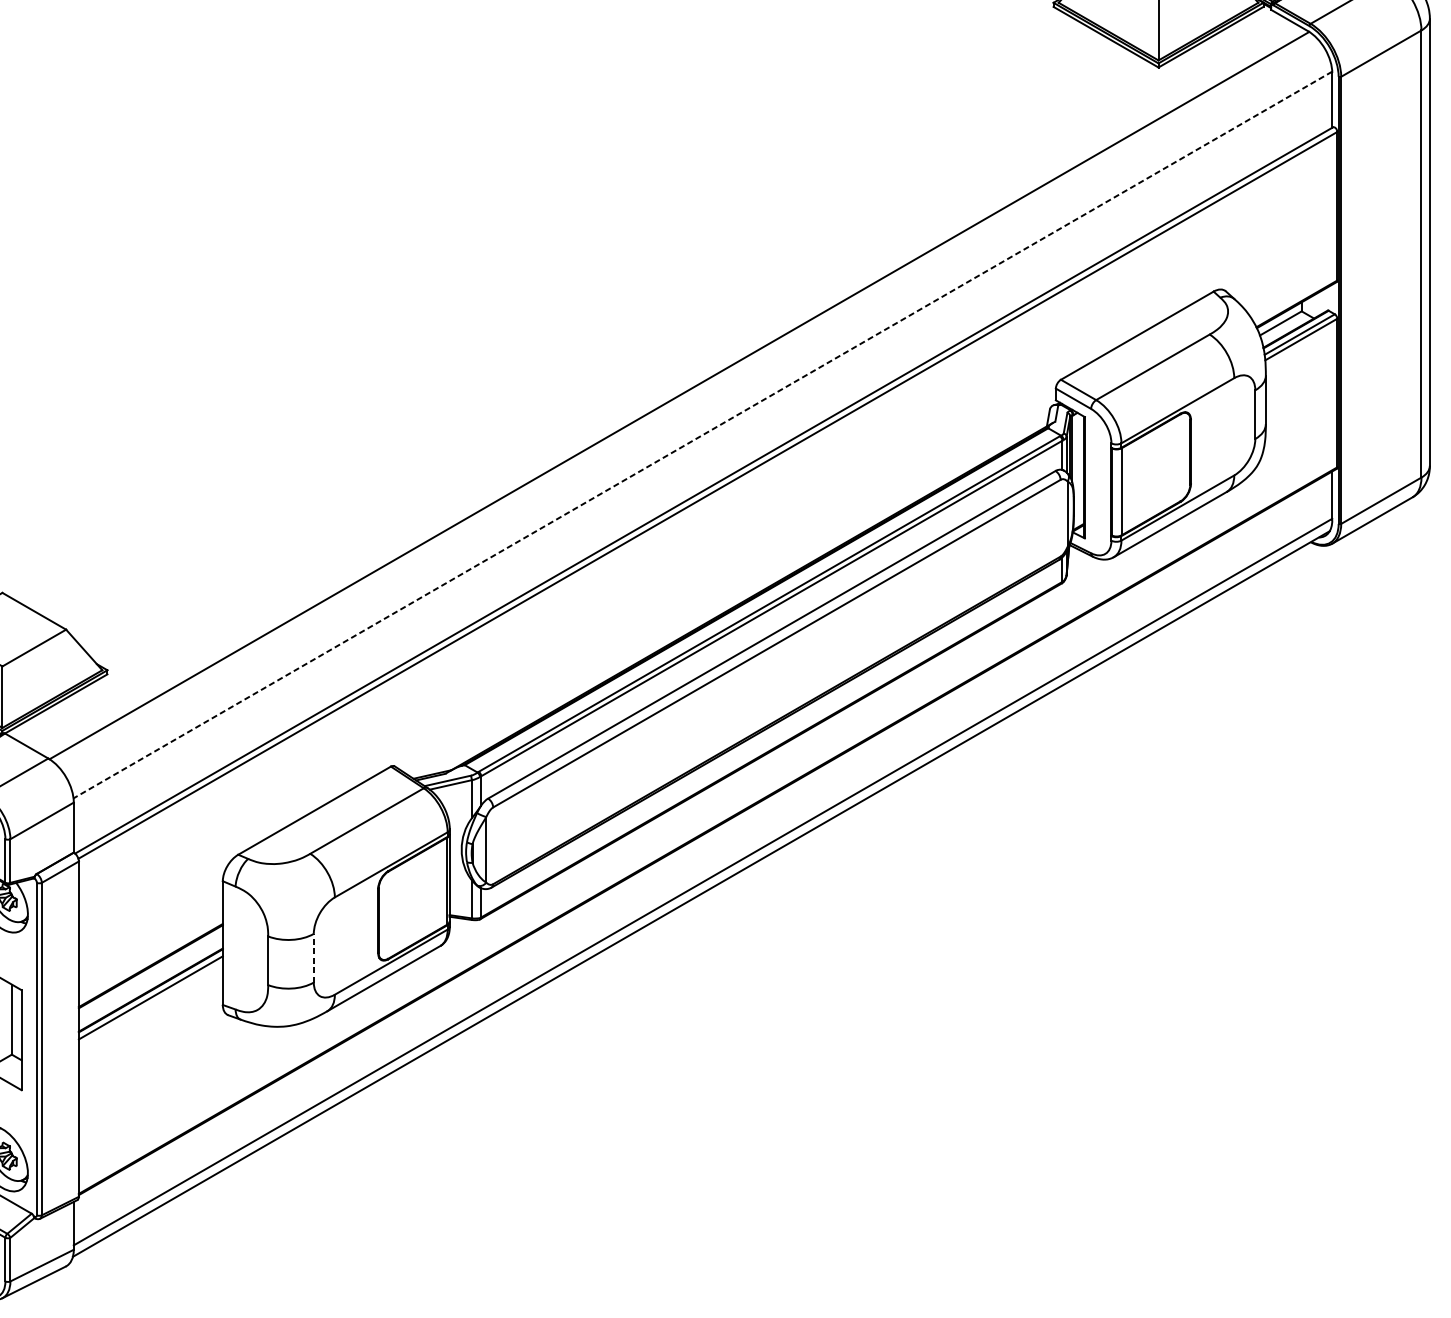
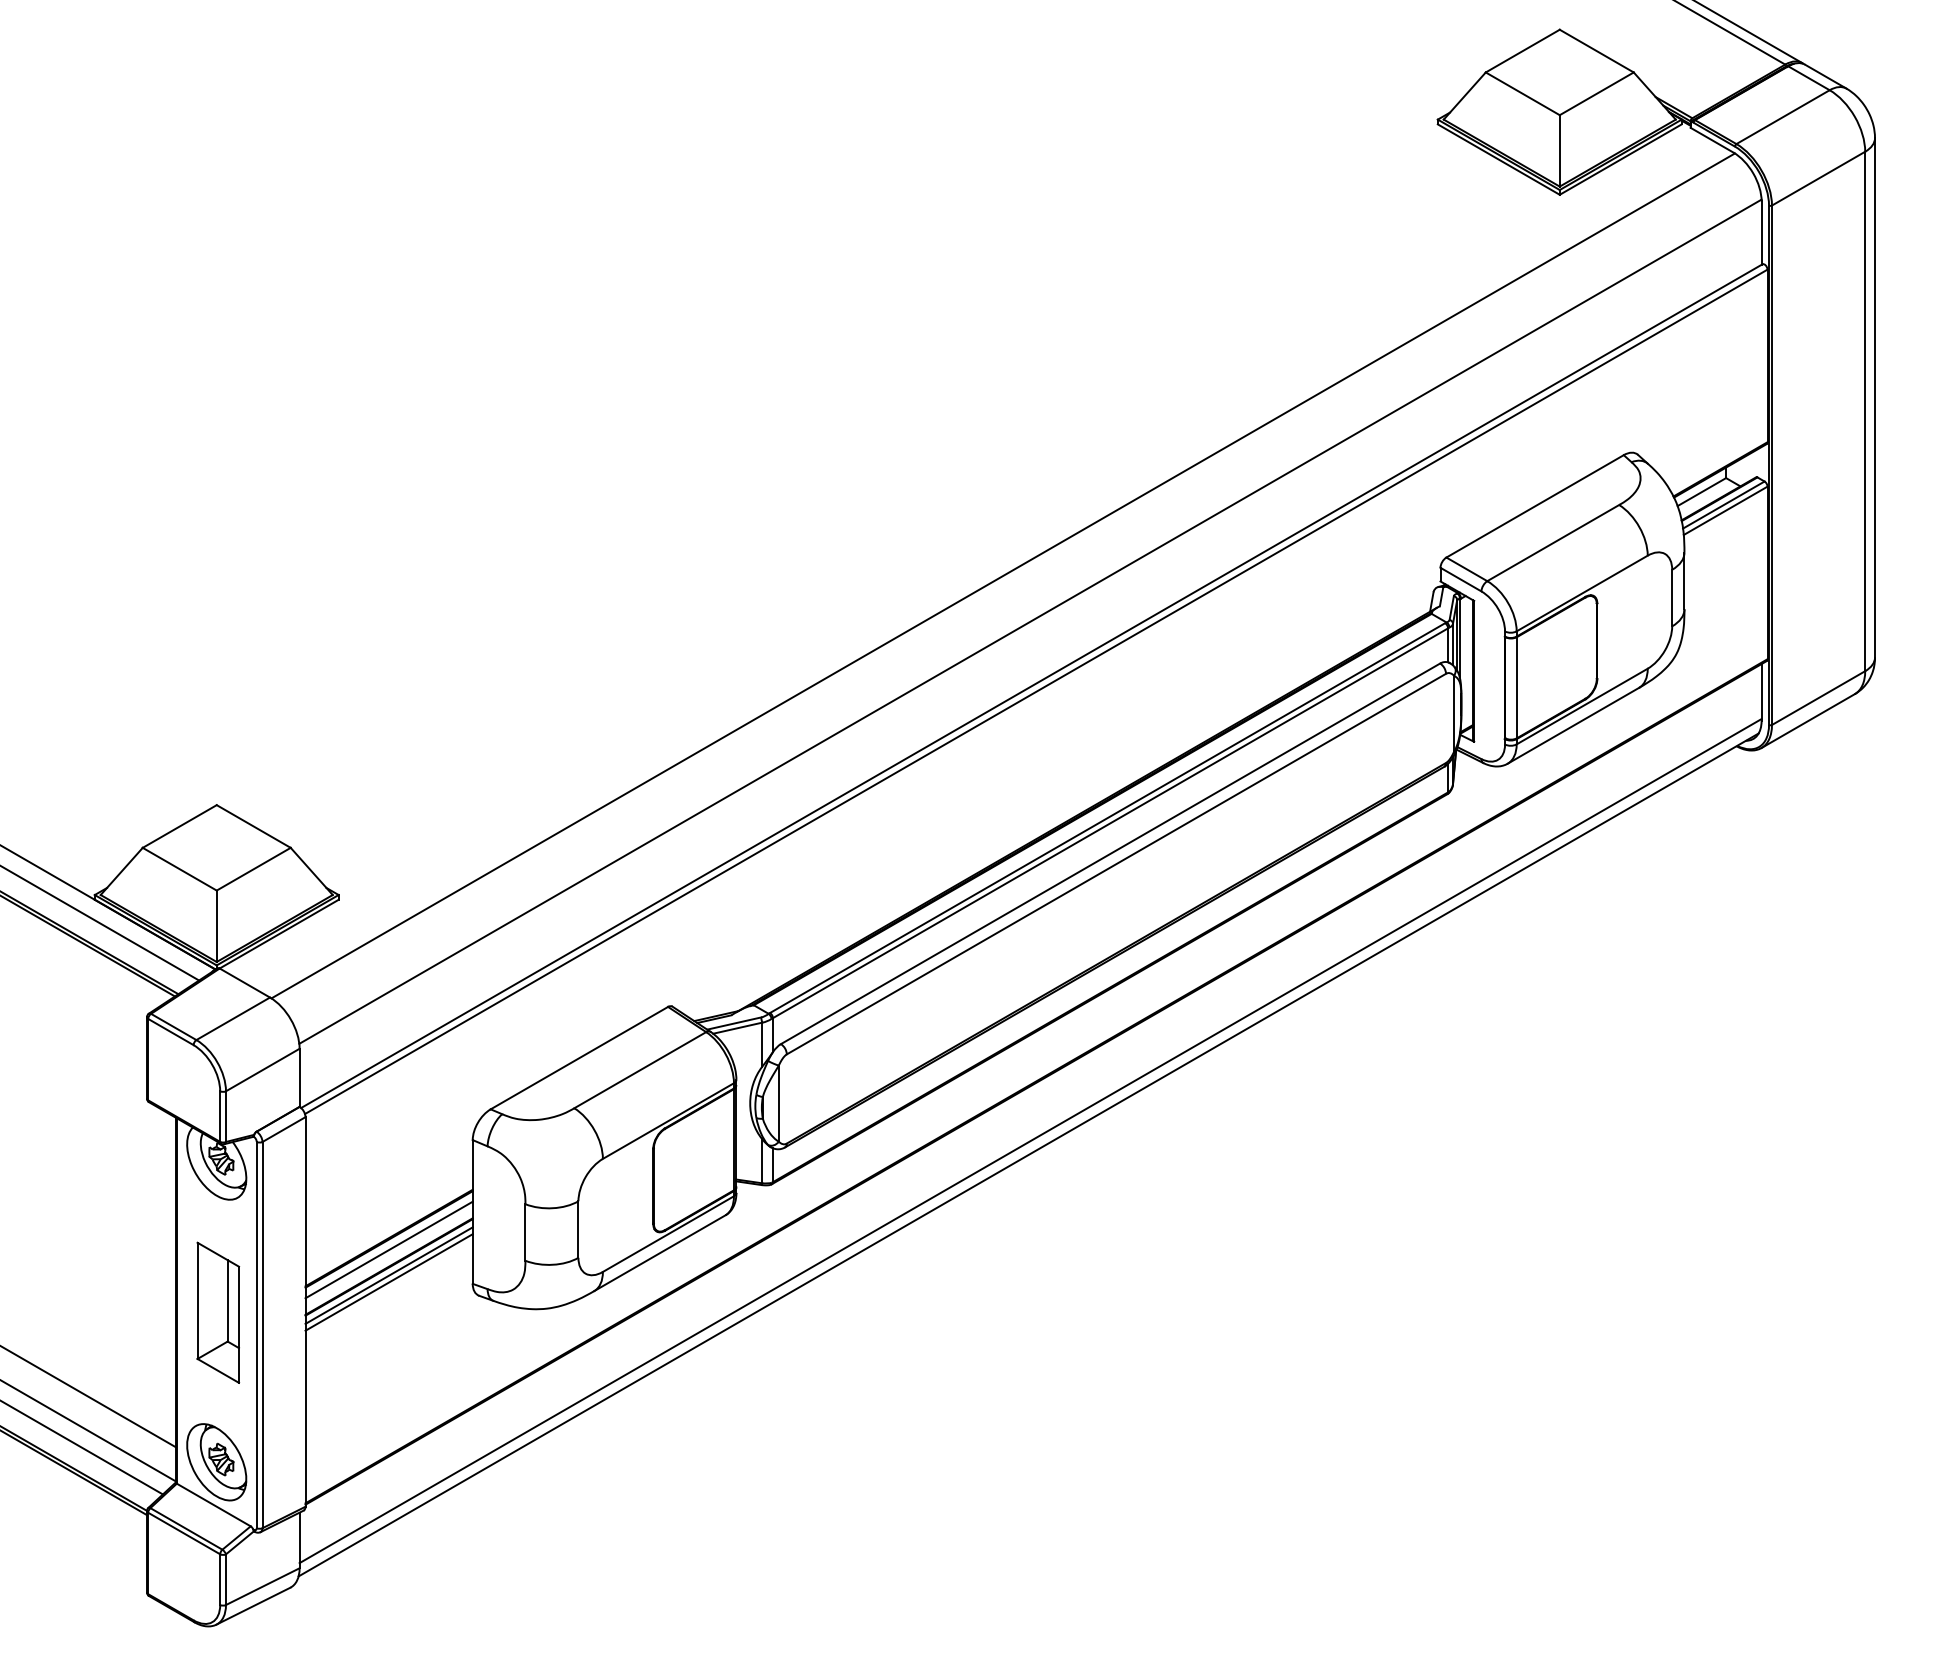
line: (702, 434) -> (1030, 621), dashed -> solid
line: (313, 958) -> (578, 1229), dashed -> solid
line: (150, 975) -> (388, 1249), added
line: (150, 1003) -> (388, 1282), added

